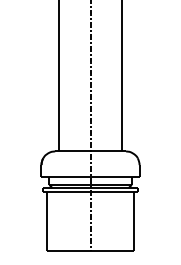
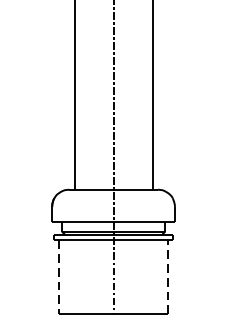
line: (133, 220) -> (167, 276), solid -> dashed
line: (47, 221) -> (59, 277), solid -> dashed

